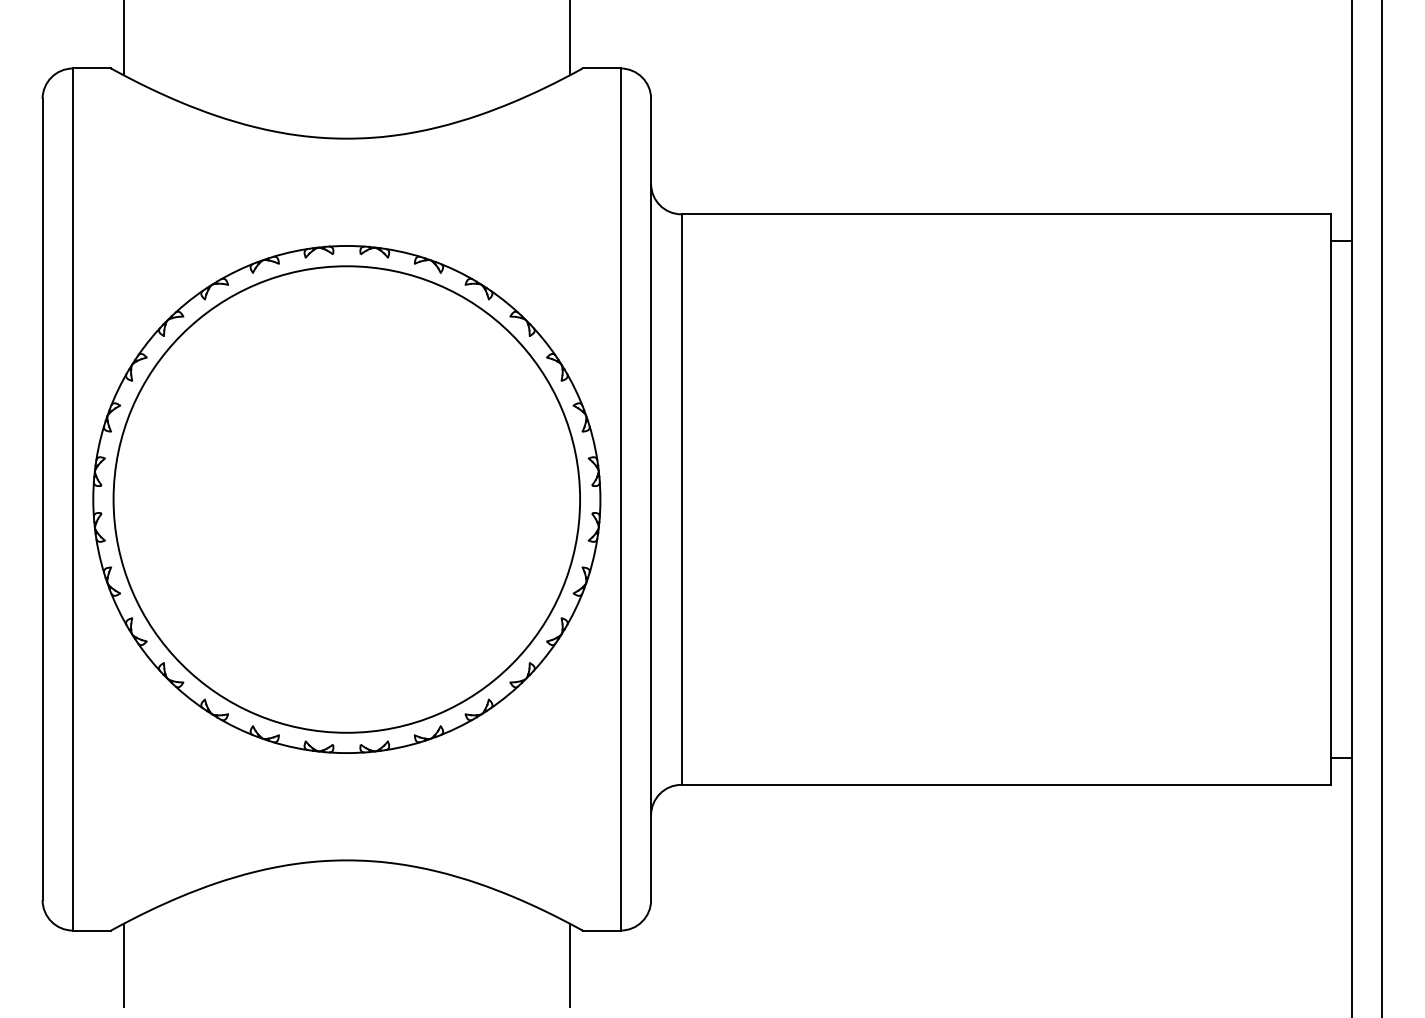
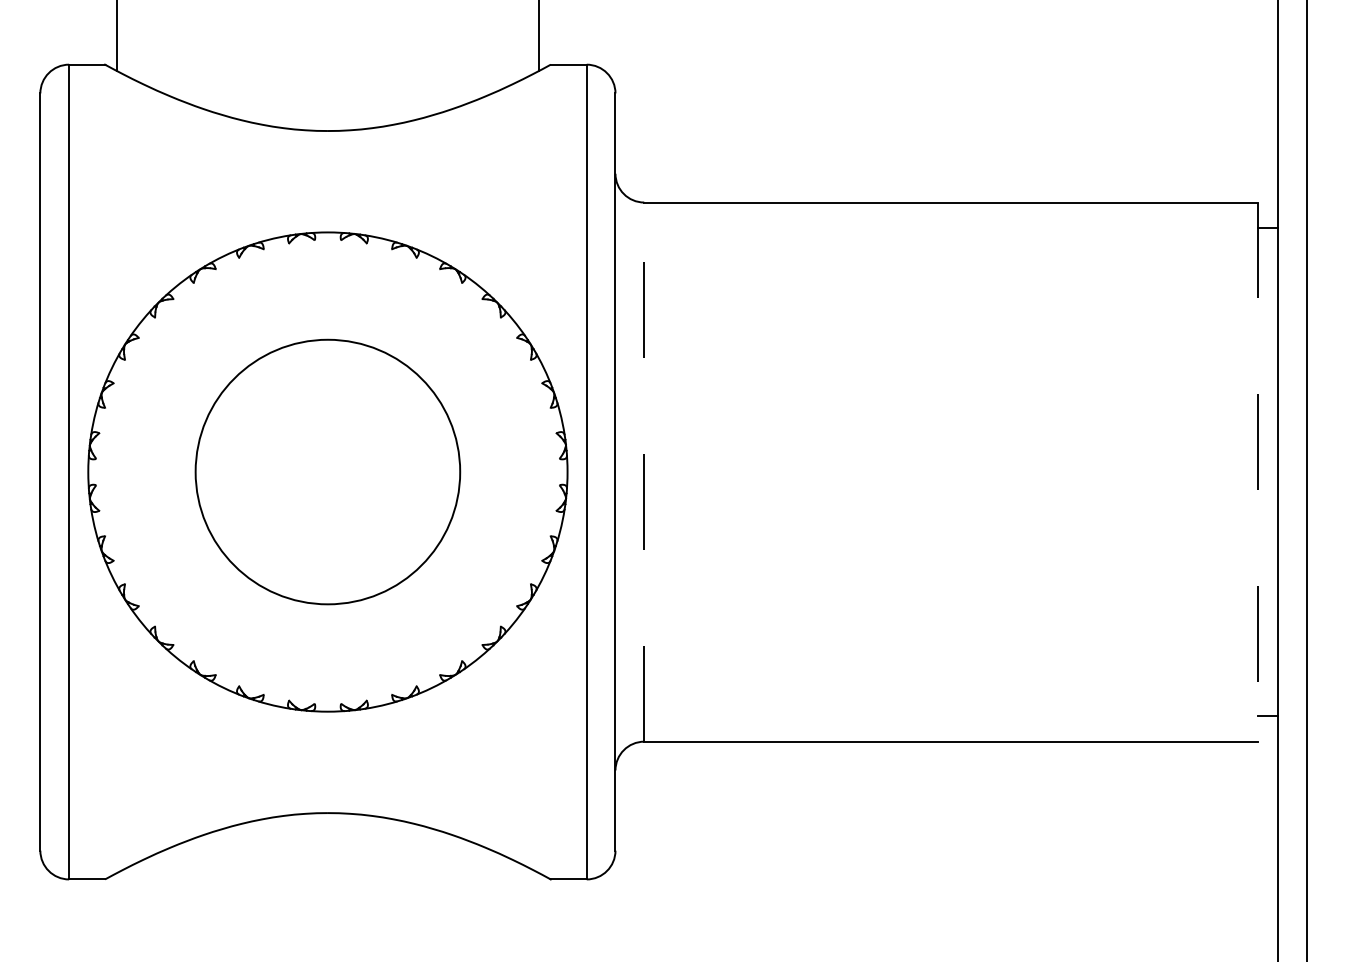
circle: (346, 498) -> (327, 471), size x0.6
line: (681, 500) -> (644, 472), solid -> dashed
line: (1330, 500) -> (1257, 472), solid -> dashed
line: (124, 965) -> (117, 912), removed
line: (569, 965) -> (538, 912), removed

